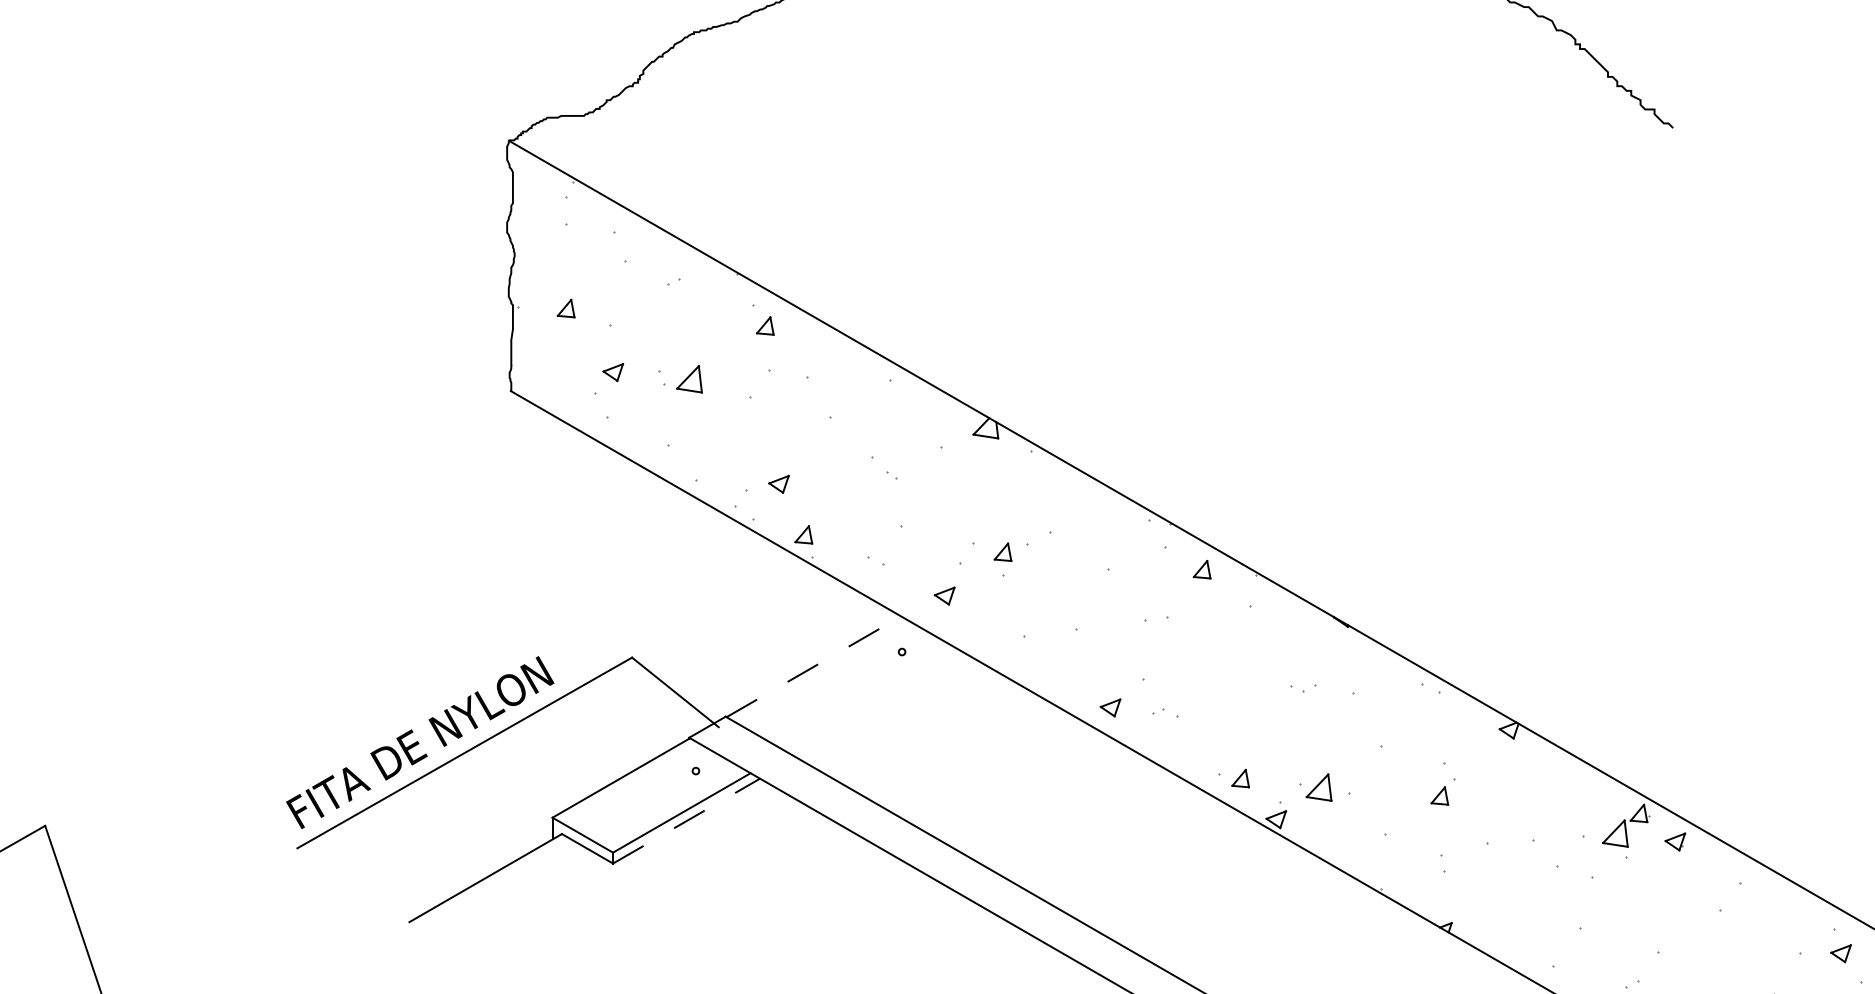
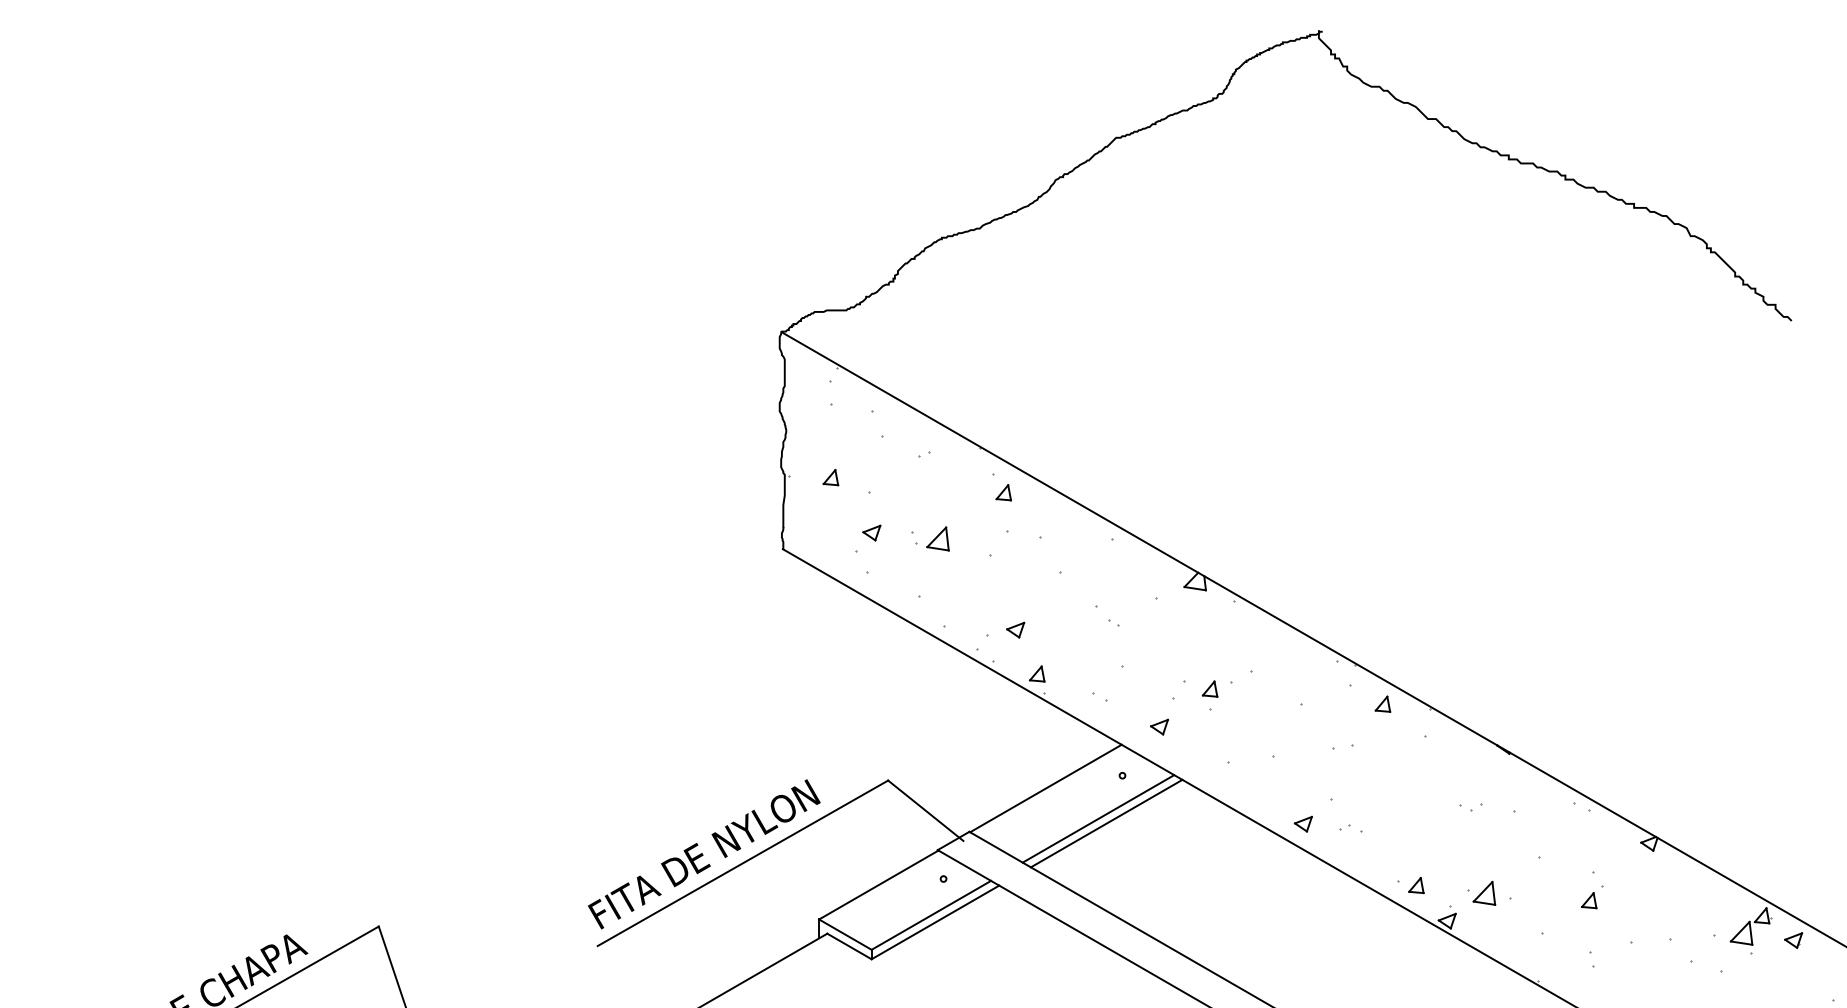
line: (814, 666) -> (1046, 788), dashed -> solid
line: (874, 701) -> (1098, 818), added
line: (883, 707) -> (1106, 823), added
line: (686, 821) -> (935, 922), dashed -> solid

